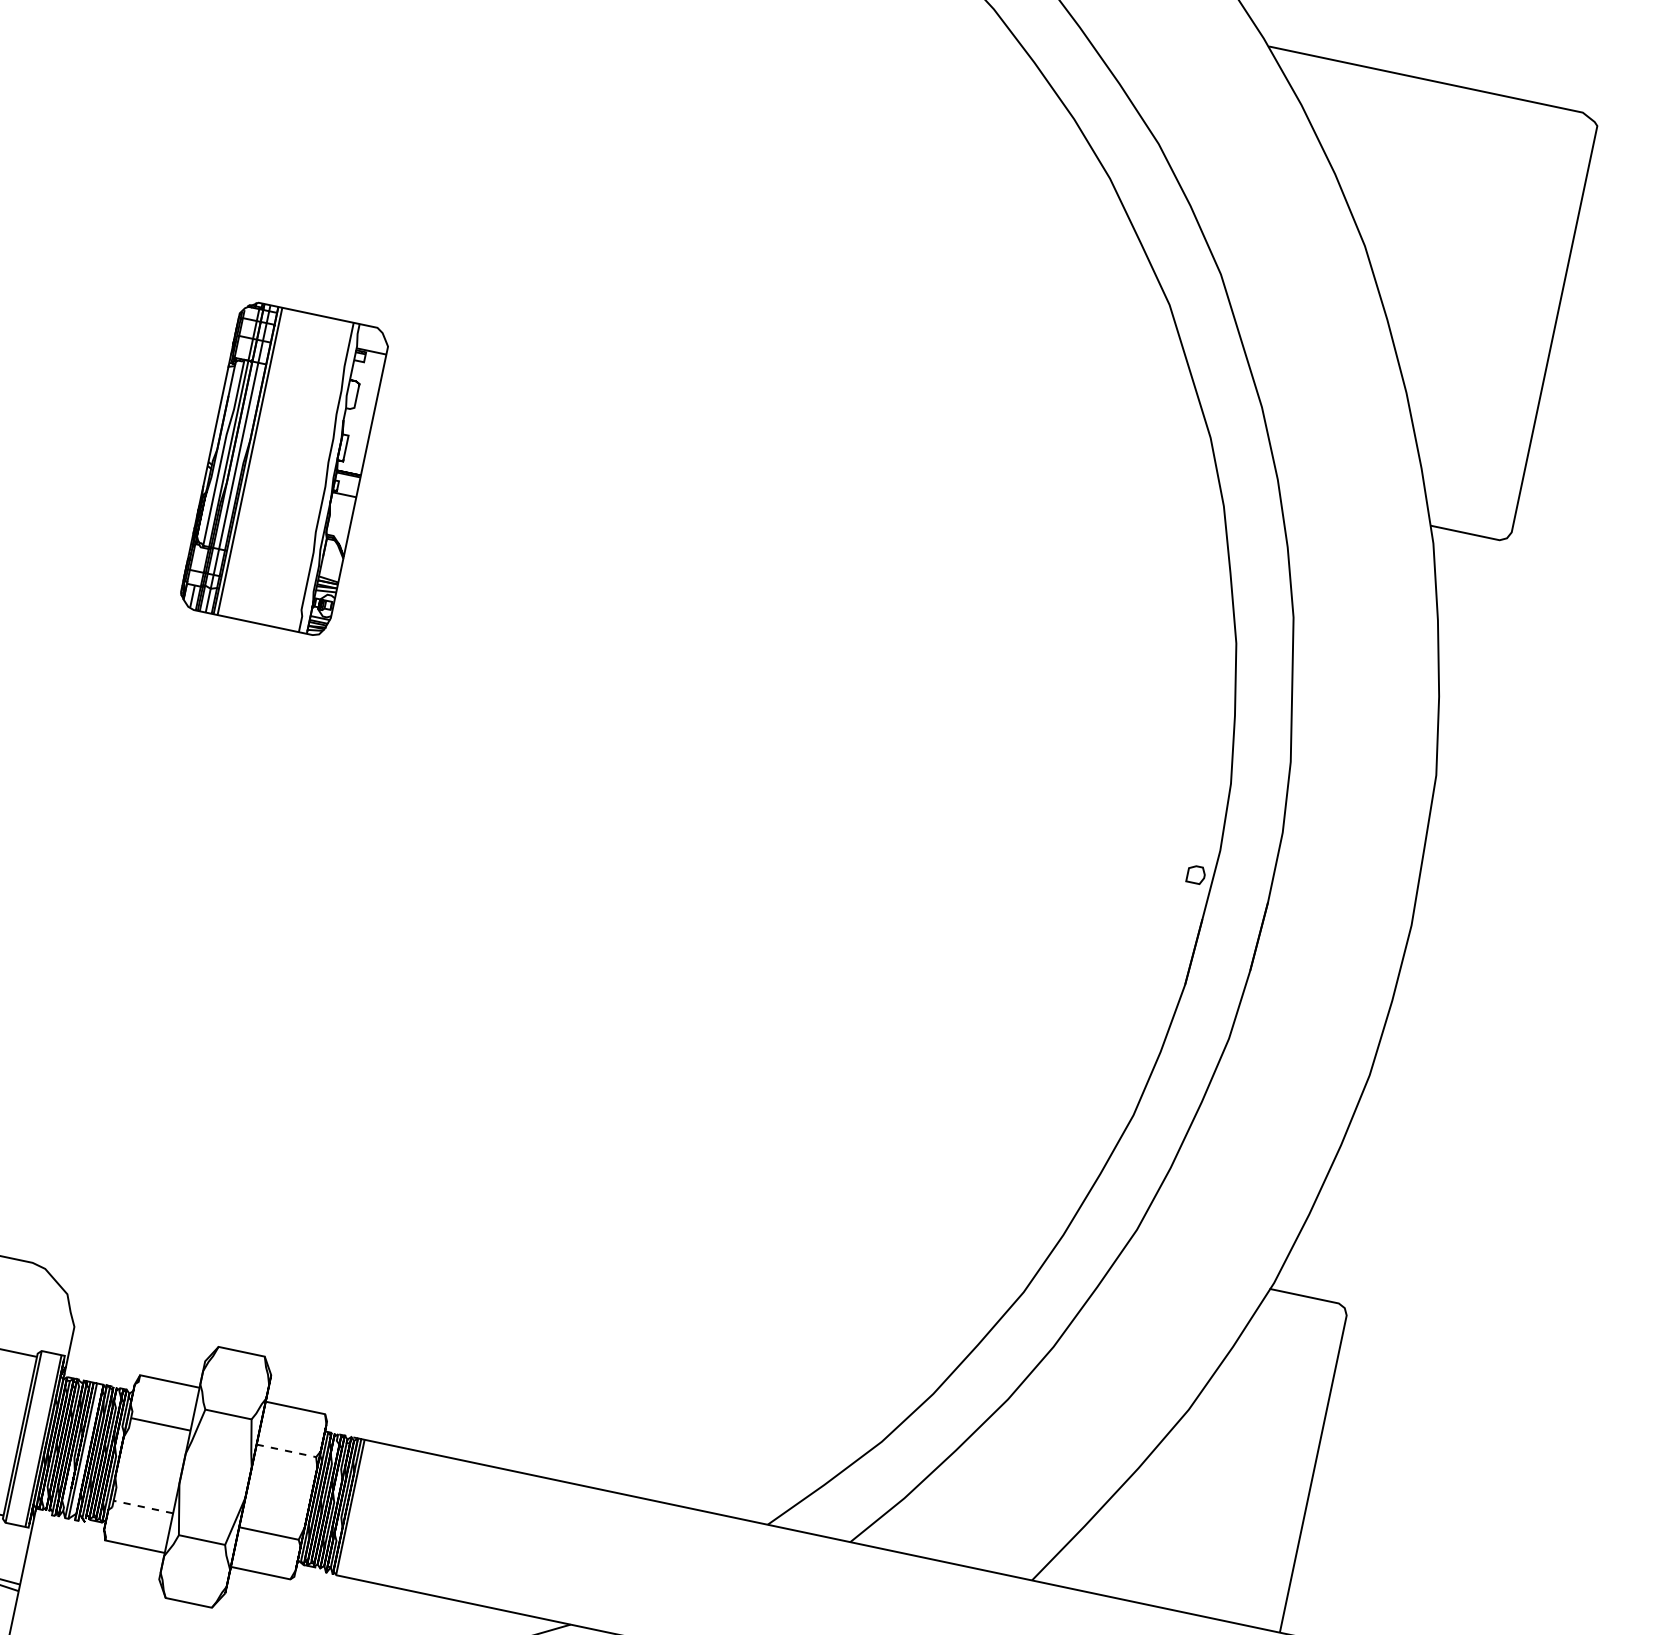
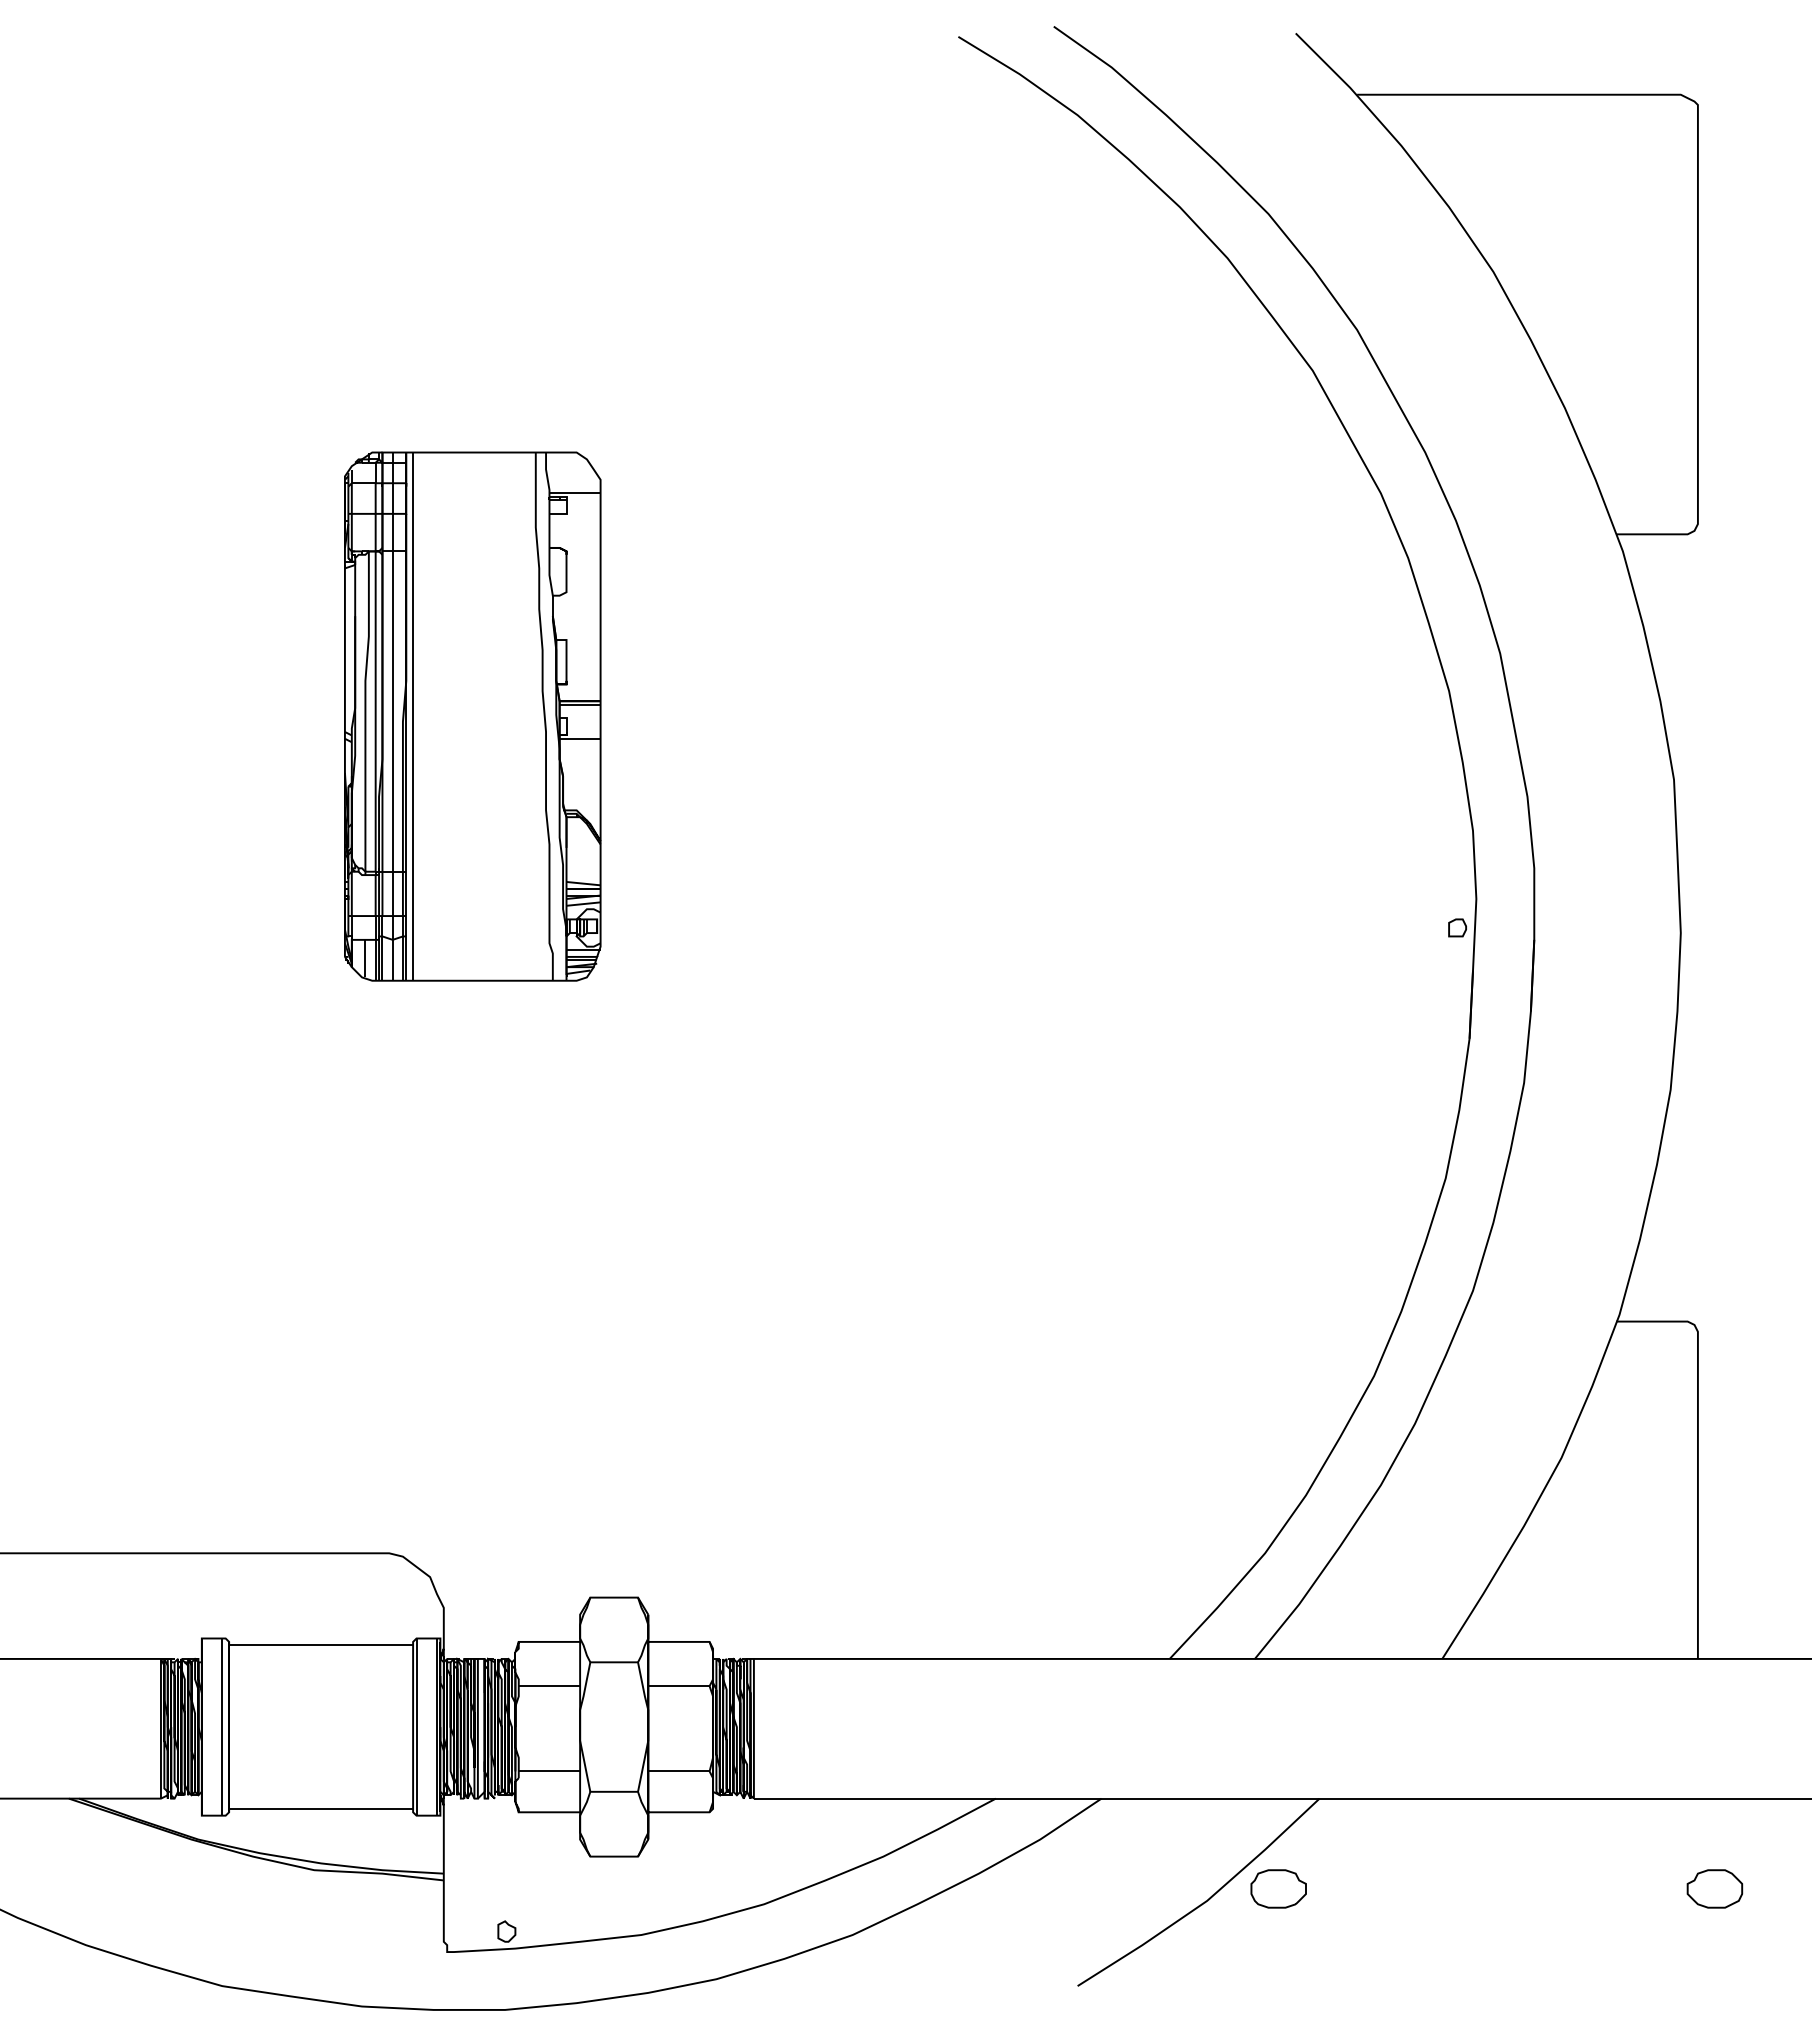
part: (284, 468) -> (472, 716), size x1.67
line: (285, 1451) -> (678, 1686), dashed -> solid
line: (143, 1507) -> (549, 1771), dashed -> solid

